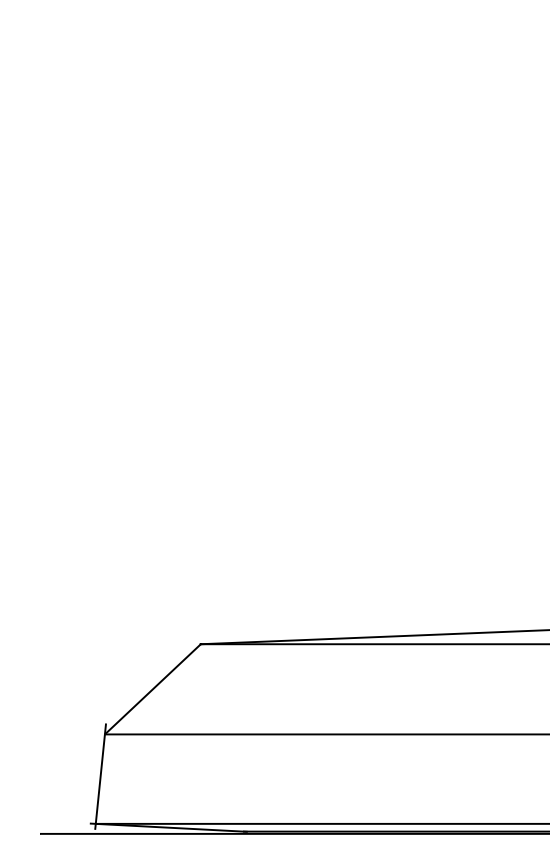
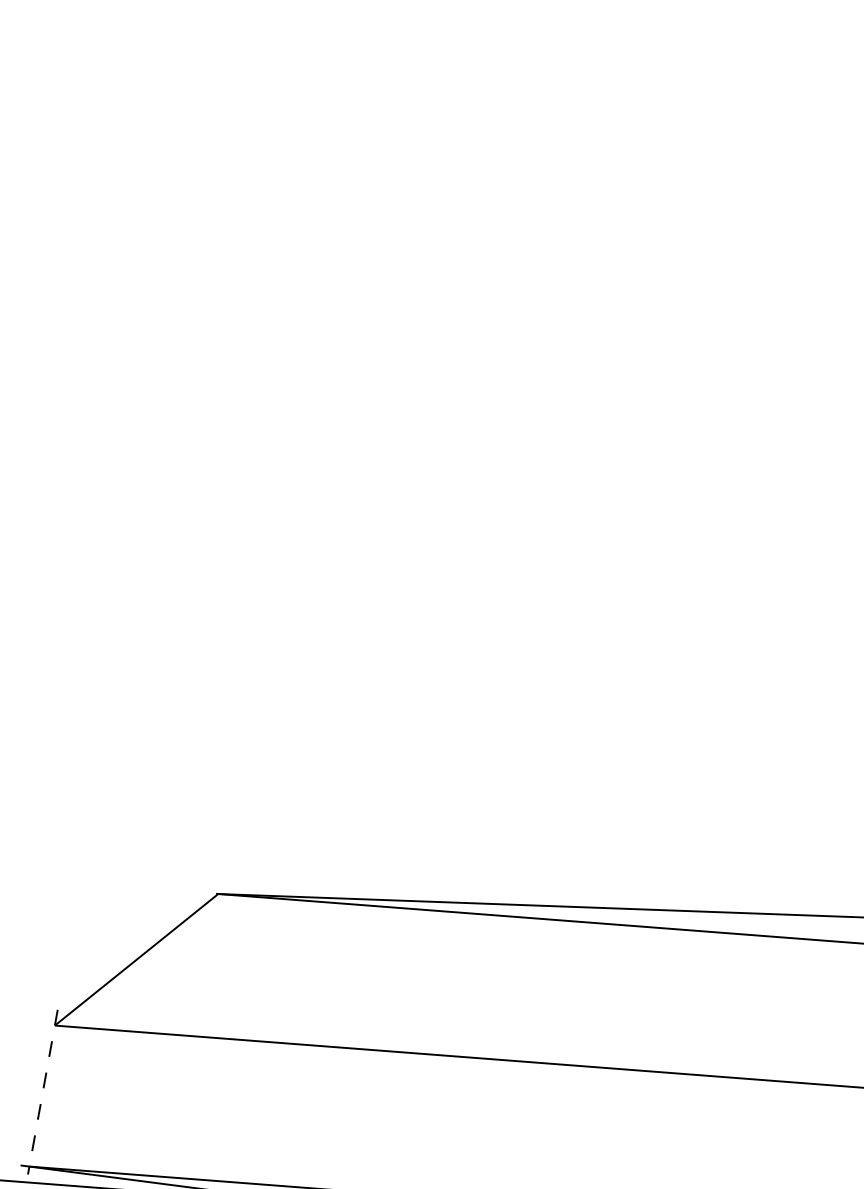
line: (100, 776) -> (42, 1091), solid -> dashed

